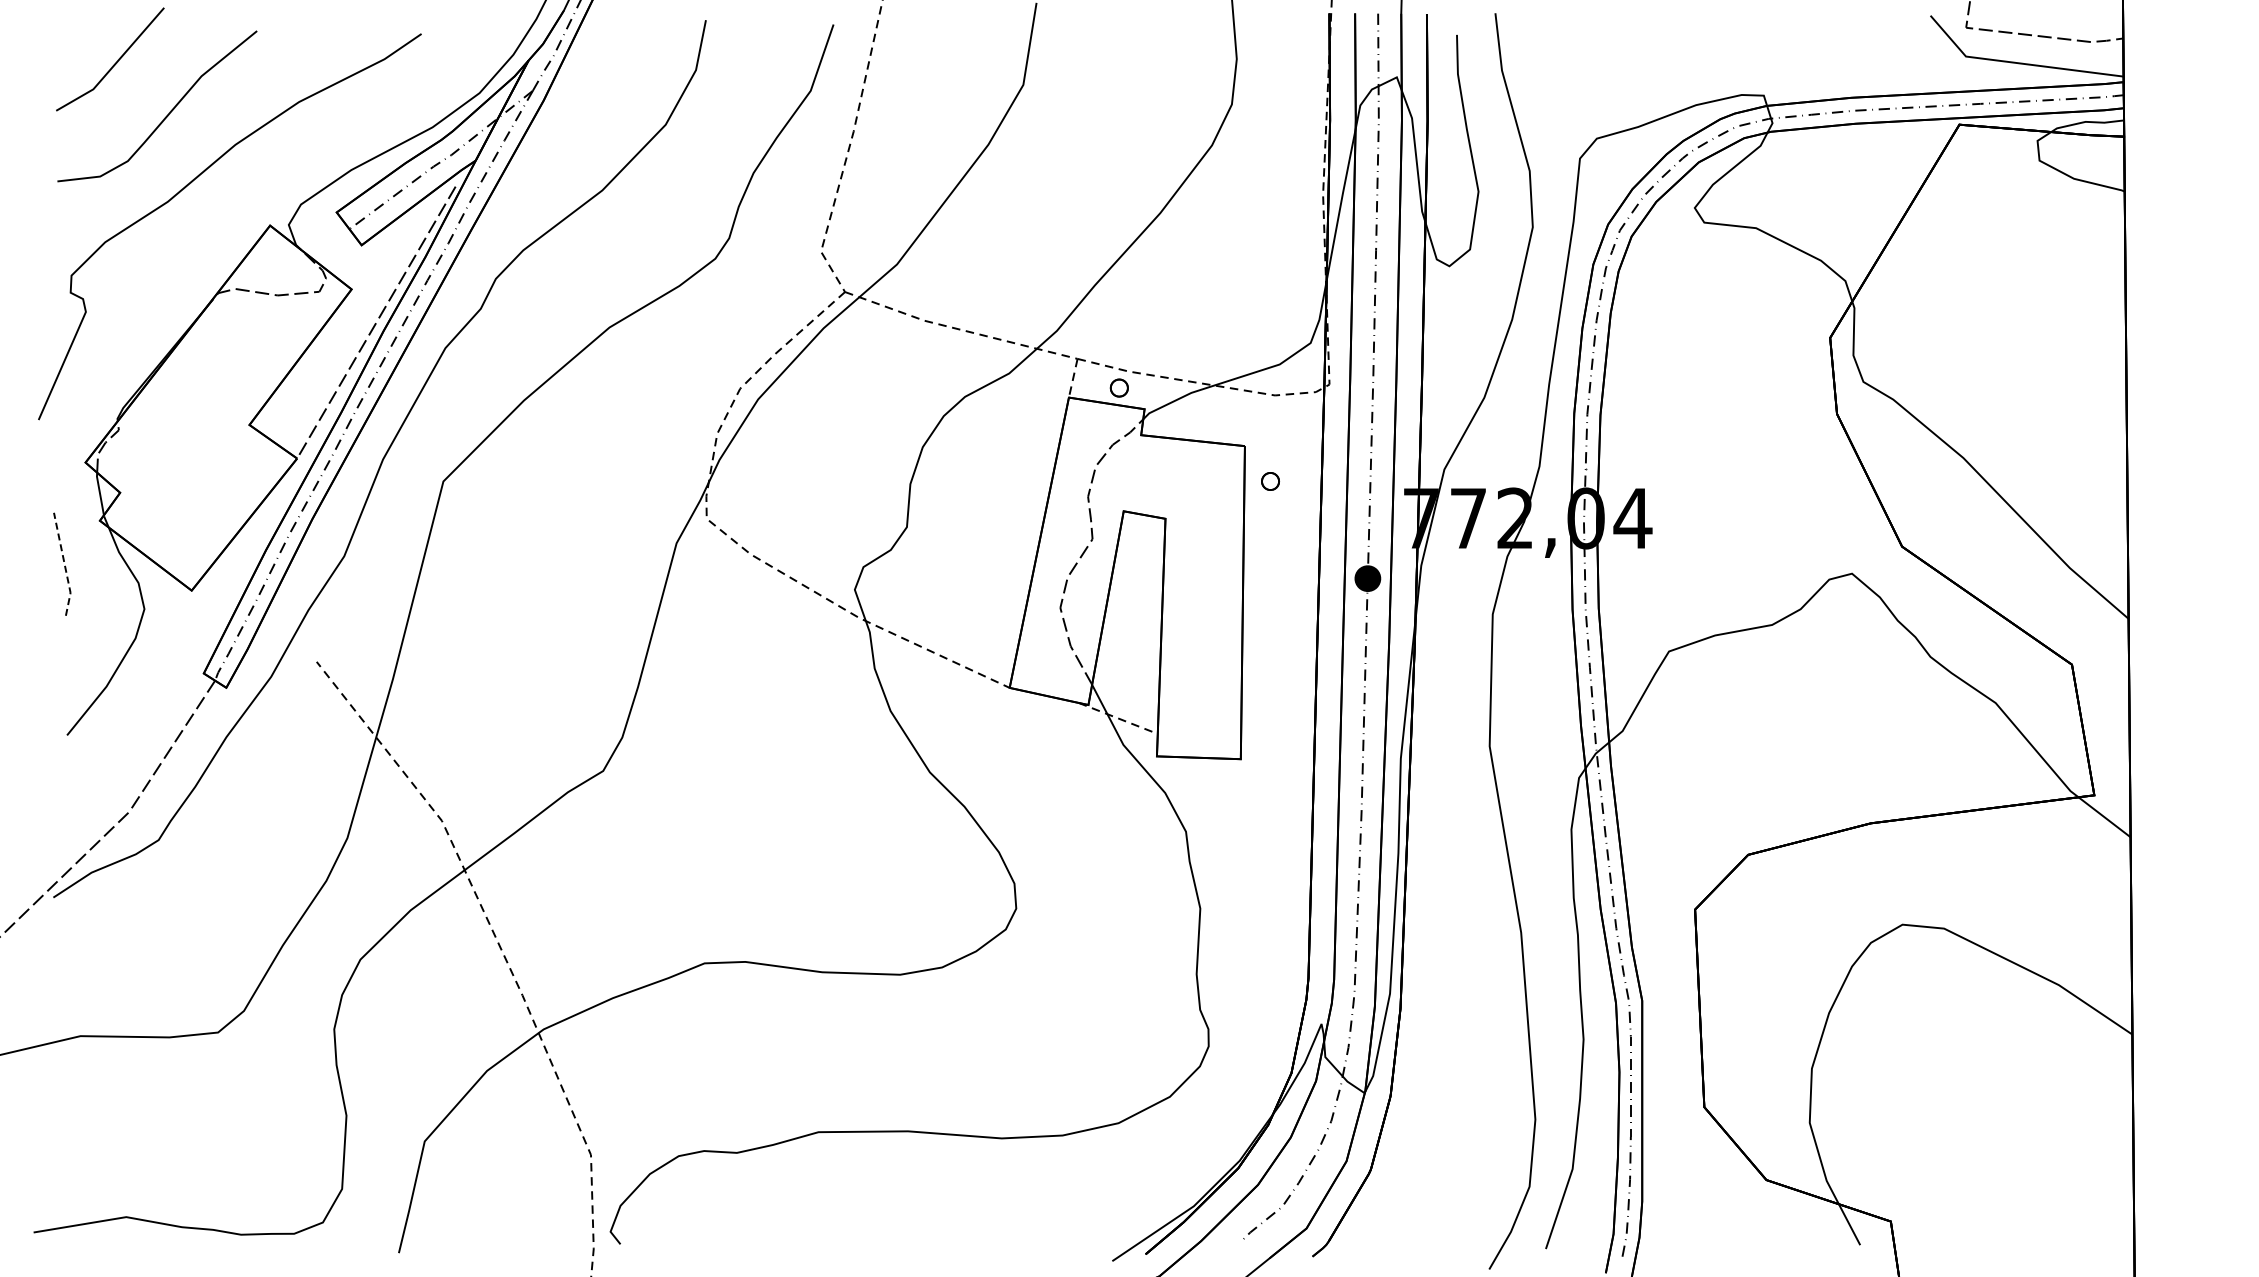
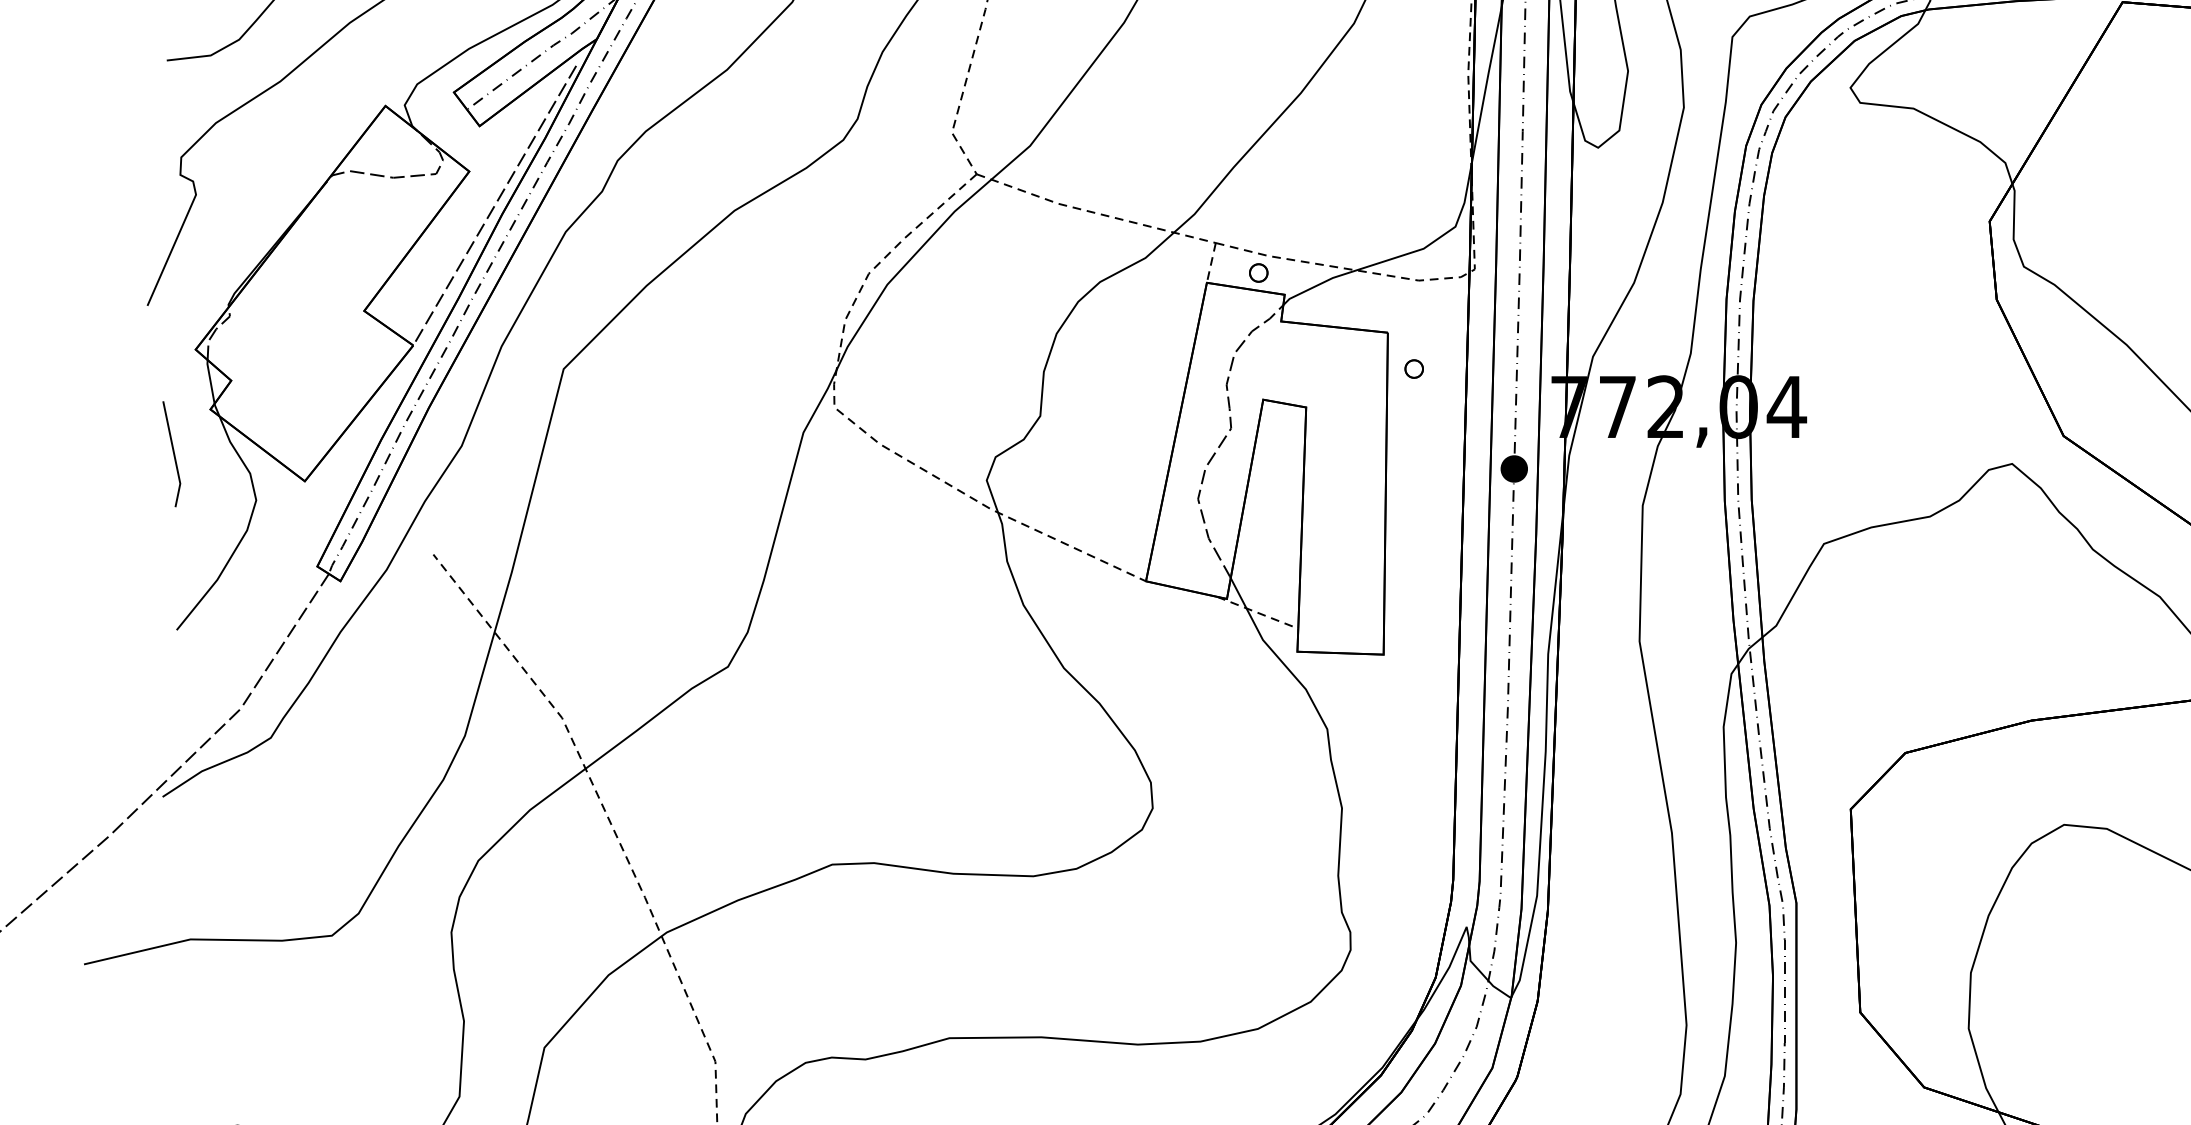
line: (64, 564) -> (174, 454), dashed -> solid

